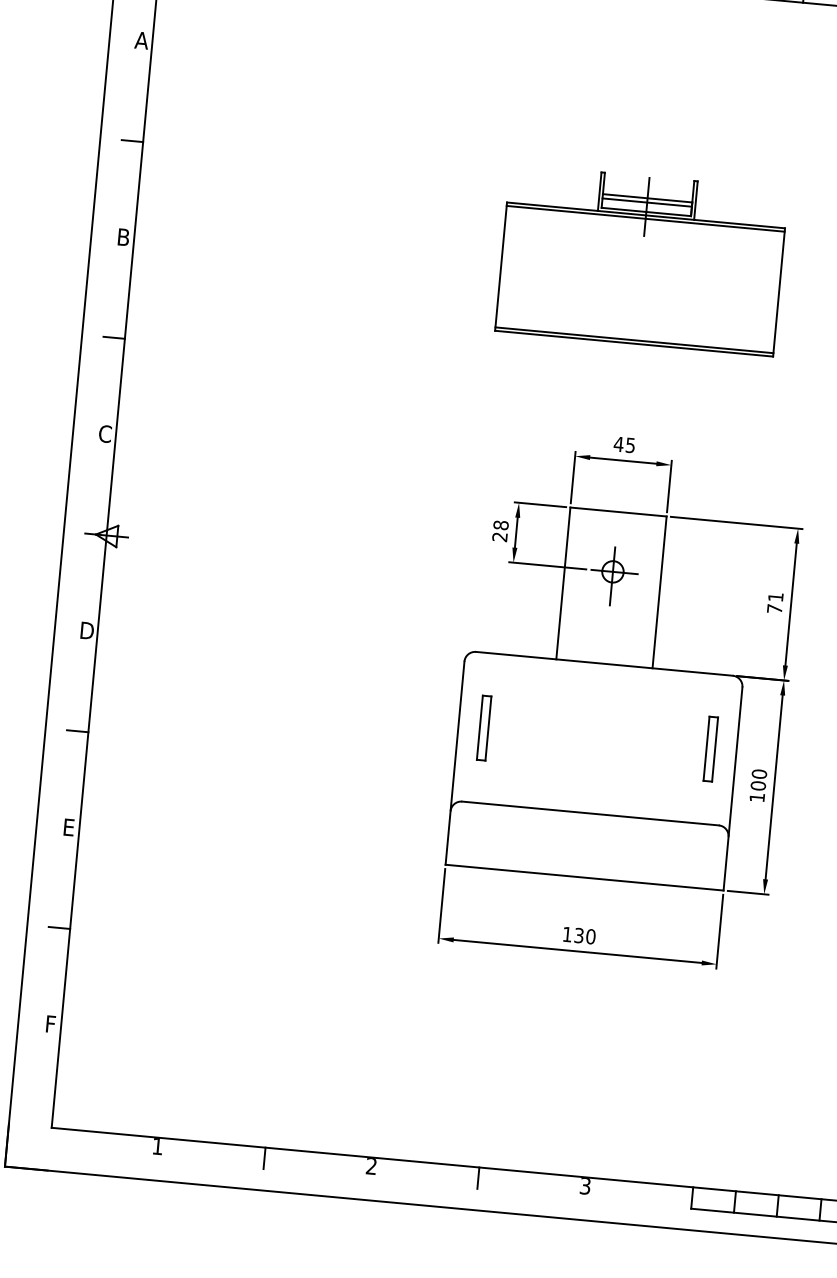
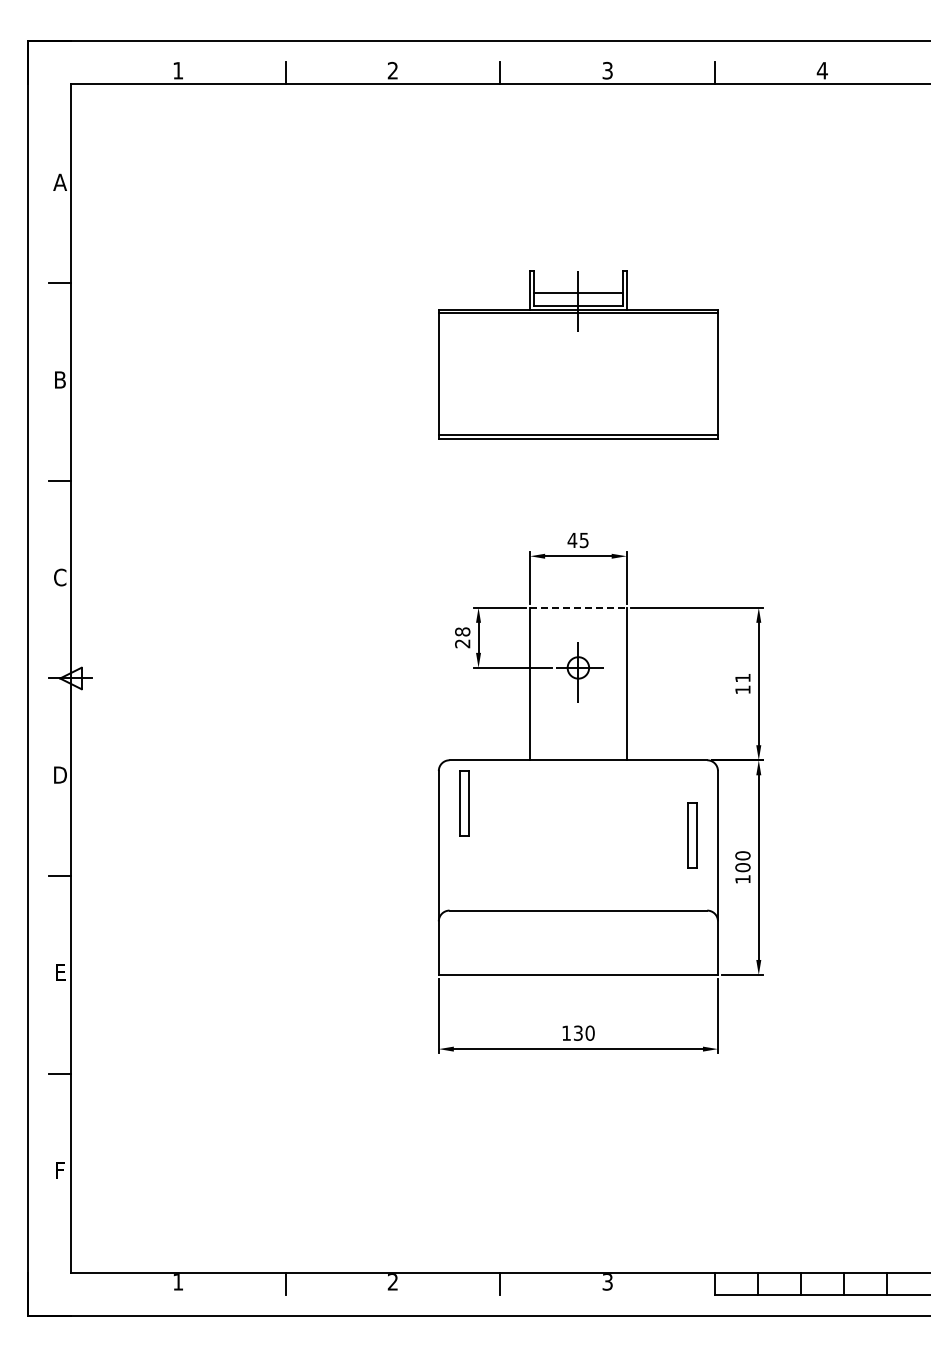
line: (647, 203) -> (578, 297), removed
line: (618, 511) -> (578, 607), solid -> dashed
text: (774, 608) -> (742, 689), 71 -> 11
part: (484, 728) -> (464, 803), moved

